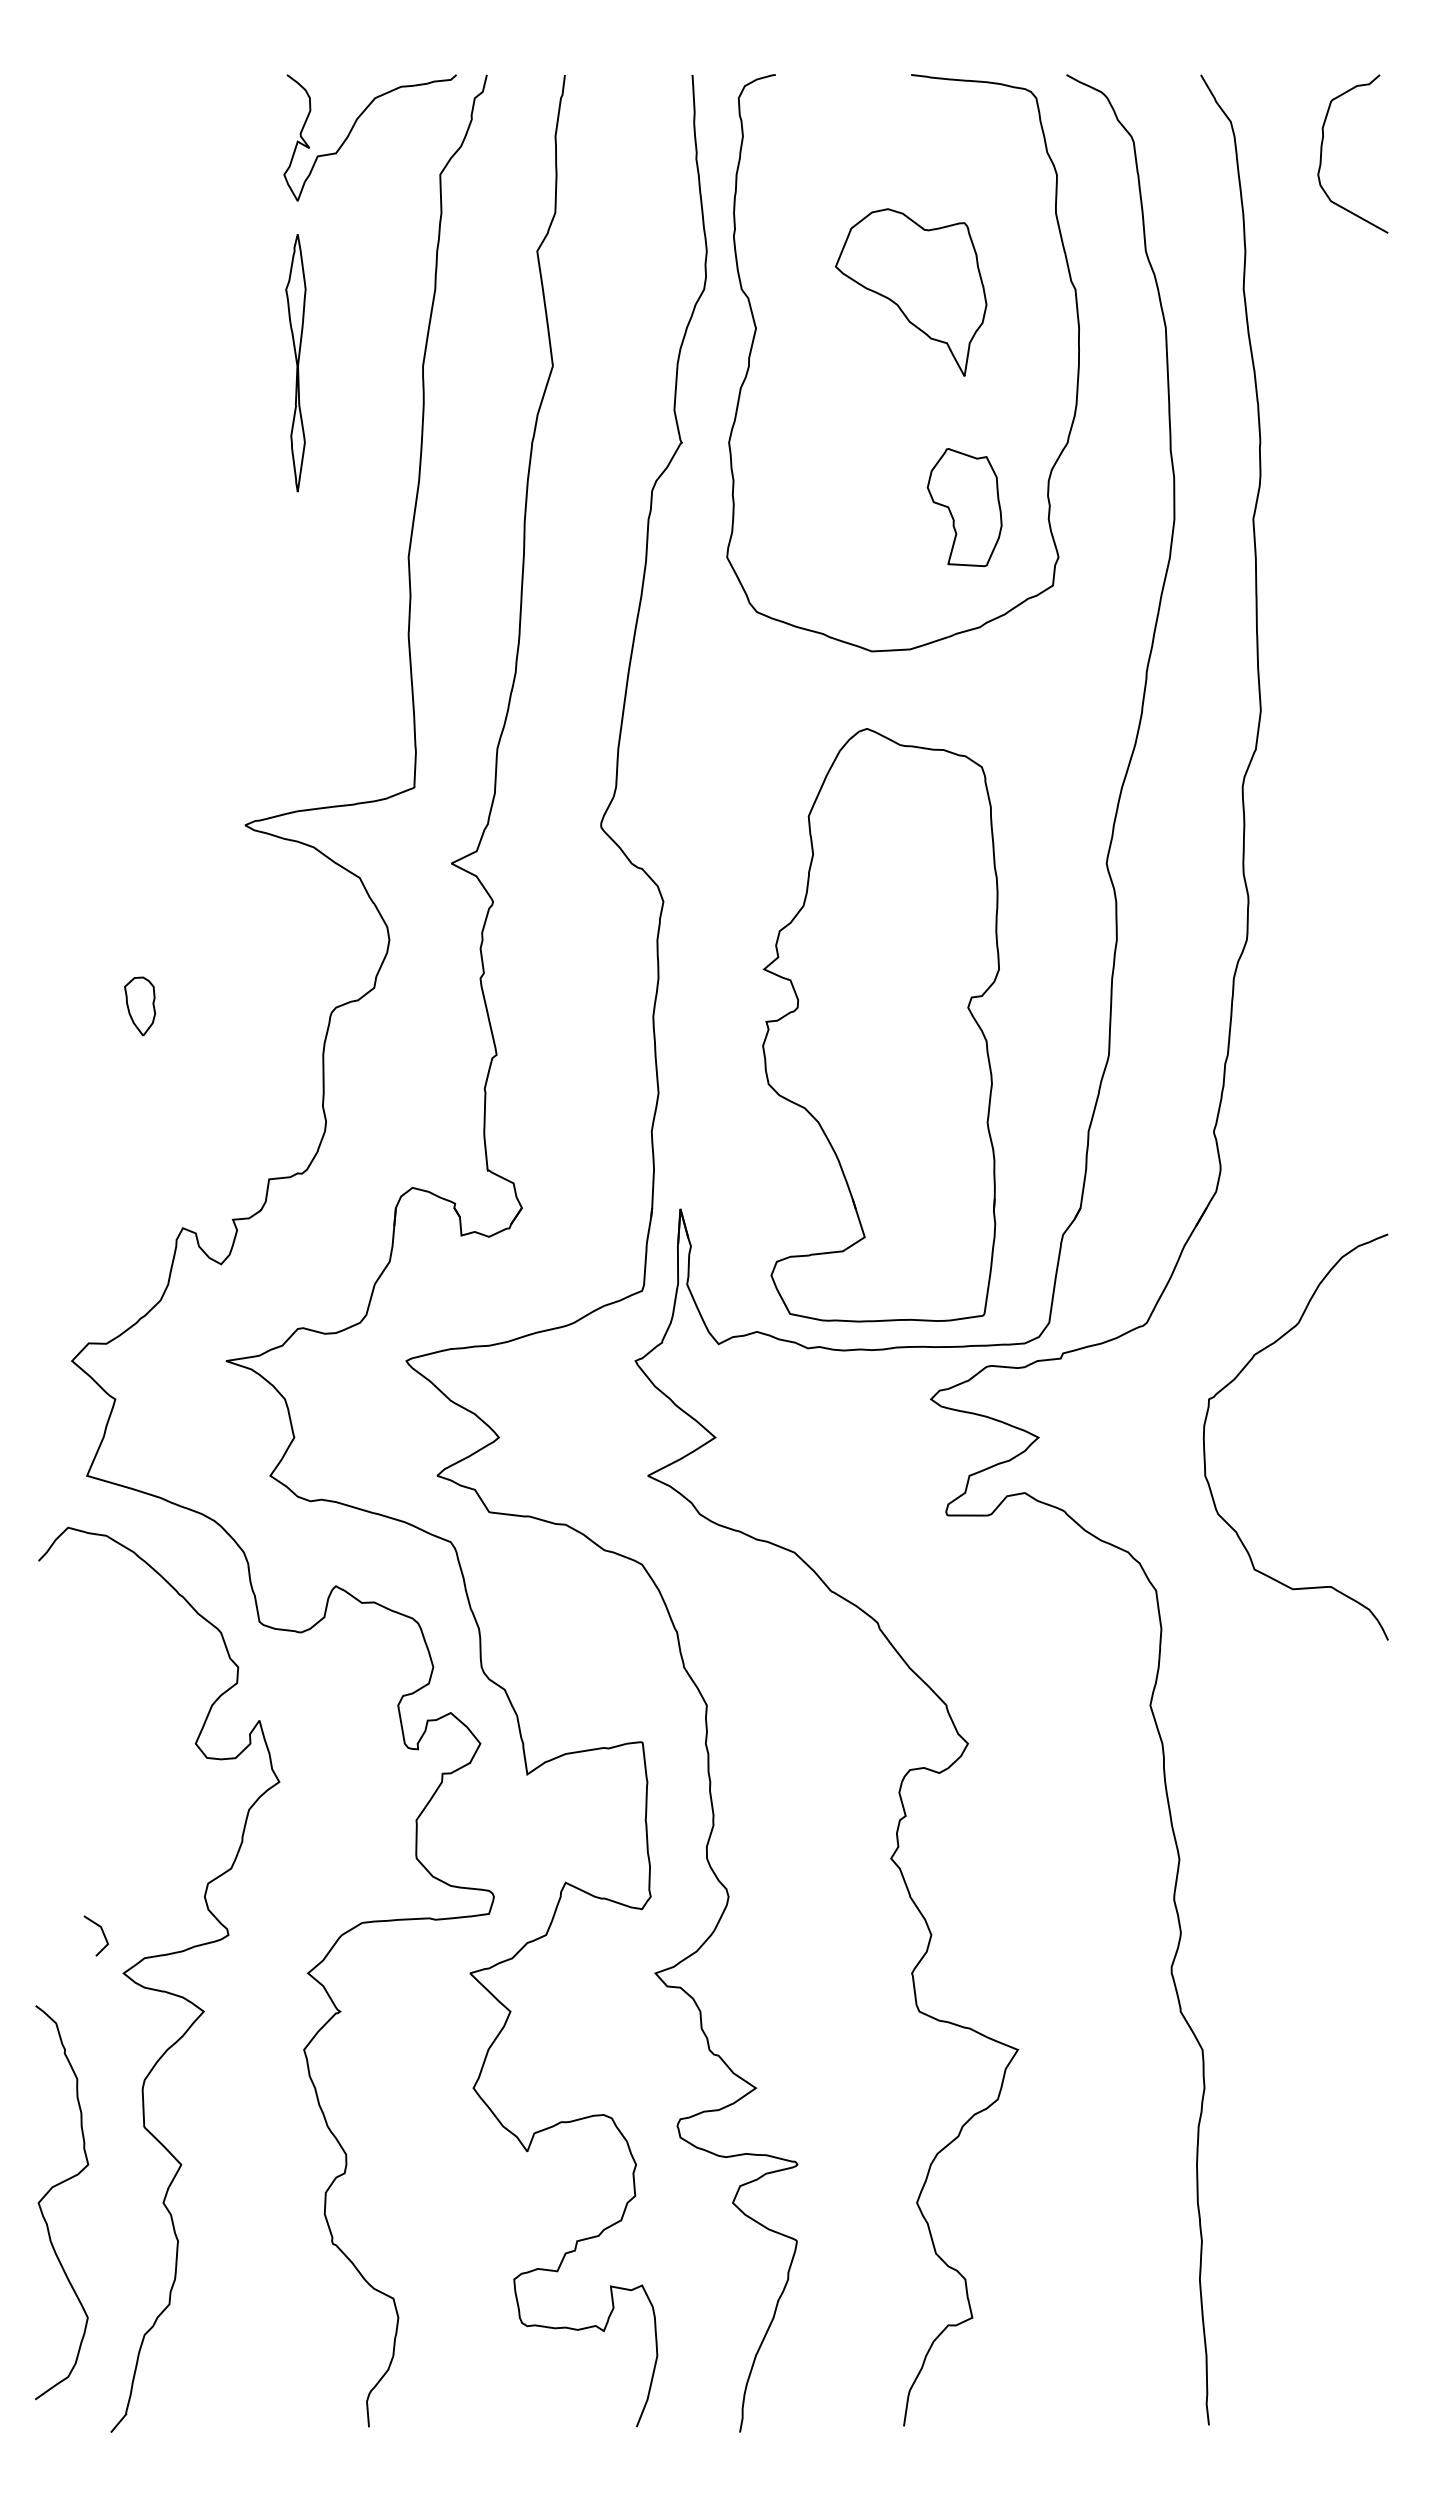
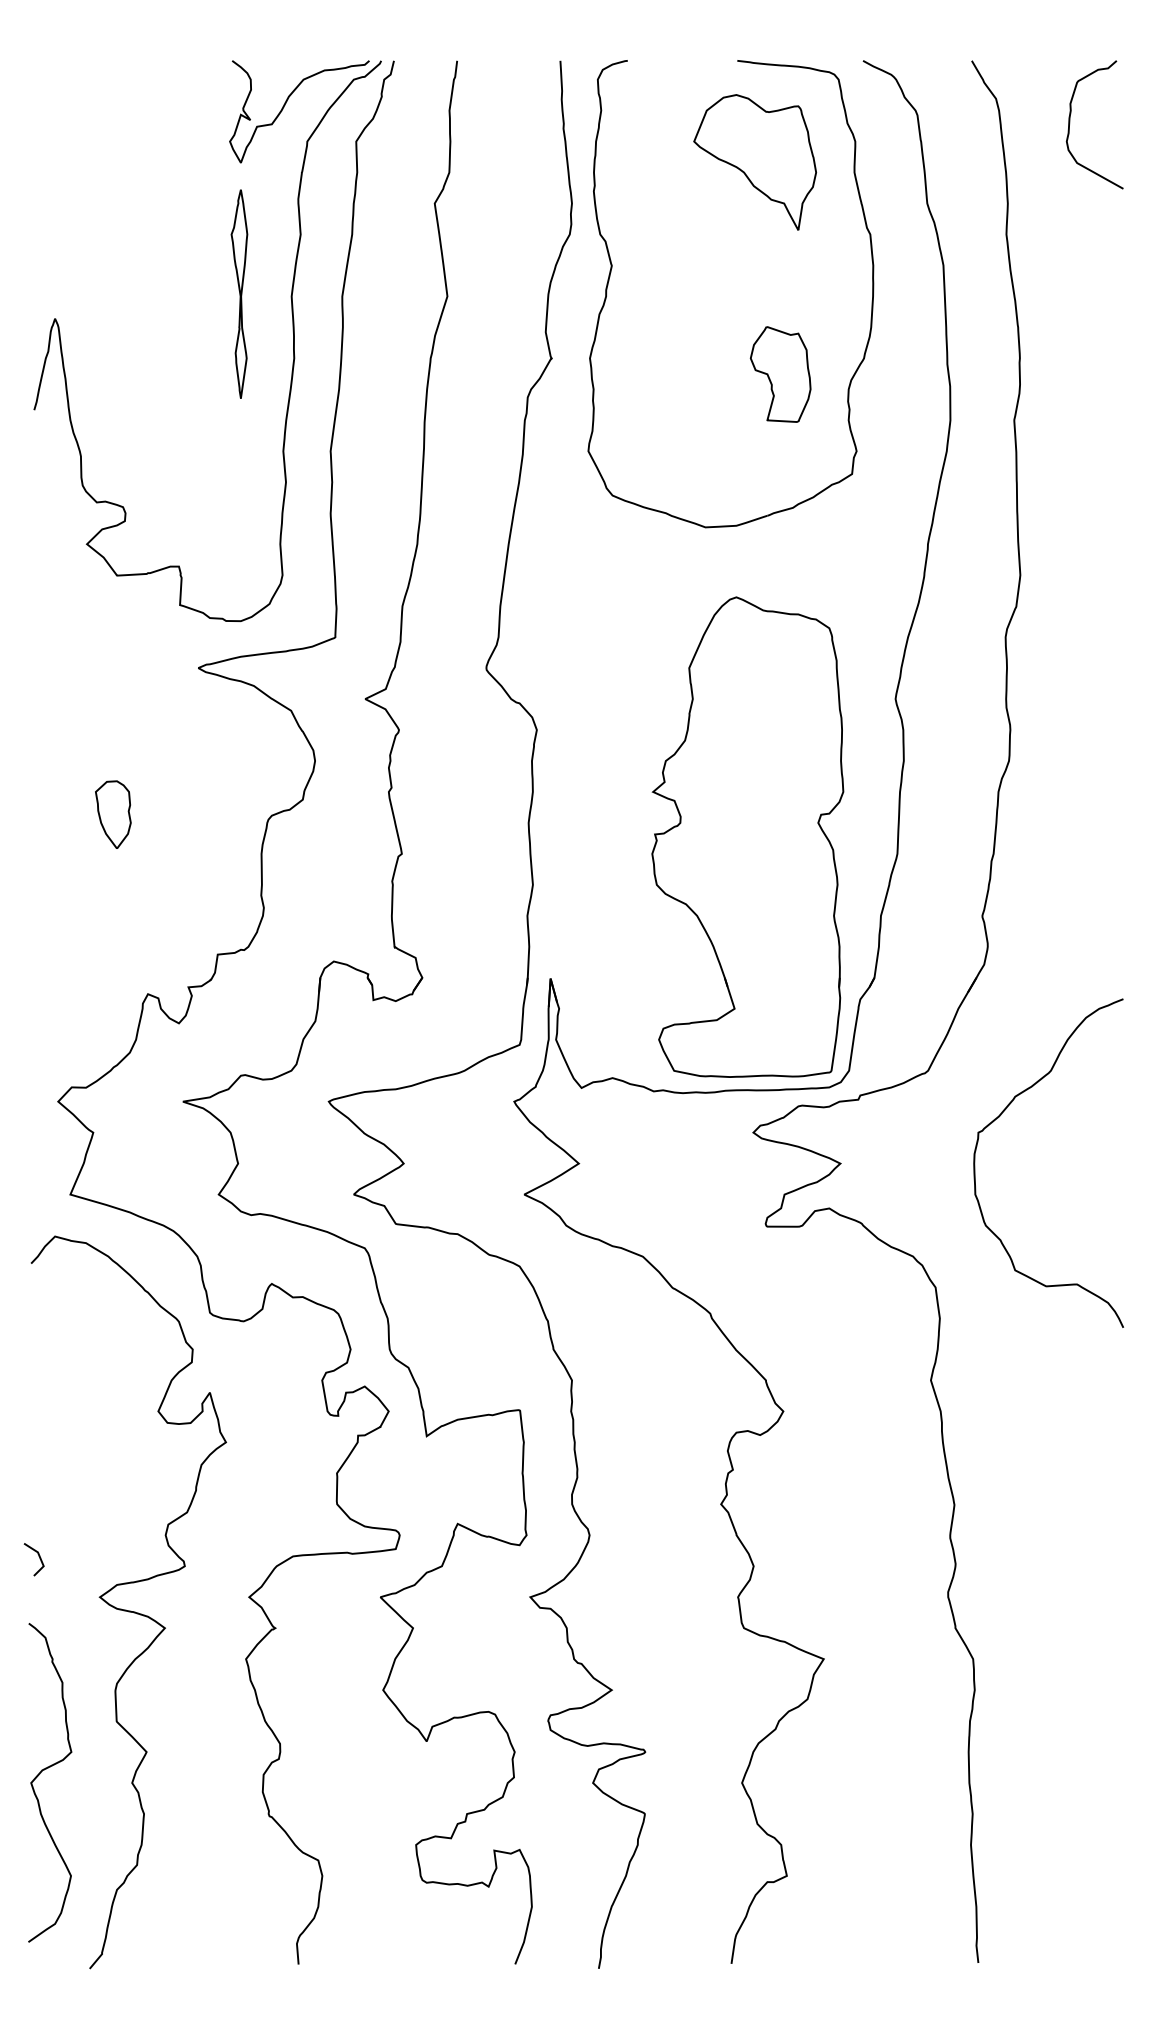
part: (911, 292) -> (755, 162), moved
curve: (362, 421) -> (293, 341), added
part: (964, 507) -> (780, 374), moved
part: (139, 1006) -> (112, 814), size x1.43
part: (880, 1025) -> (747, 837), moved
line: (101, 1931) -> (38, 1556), moved

